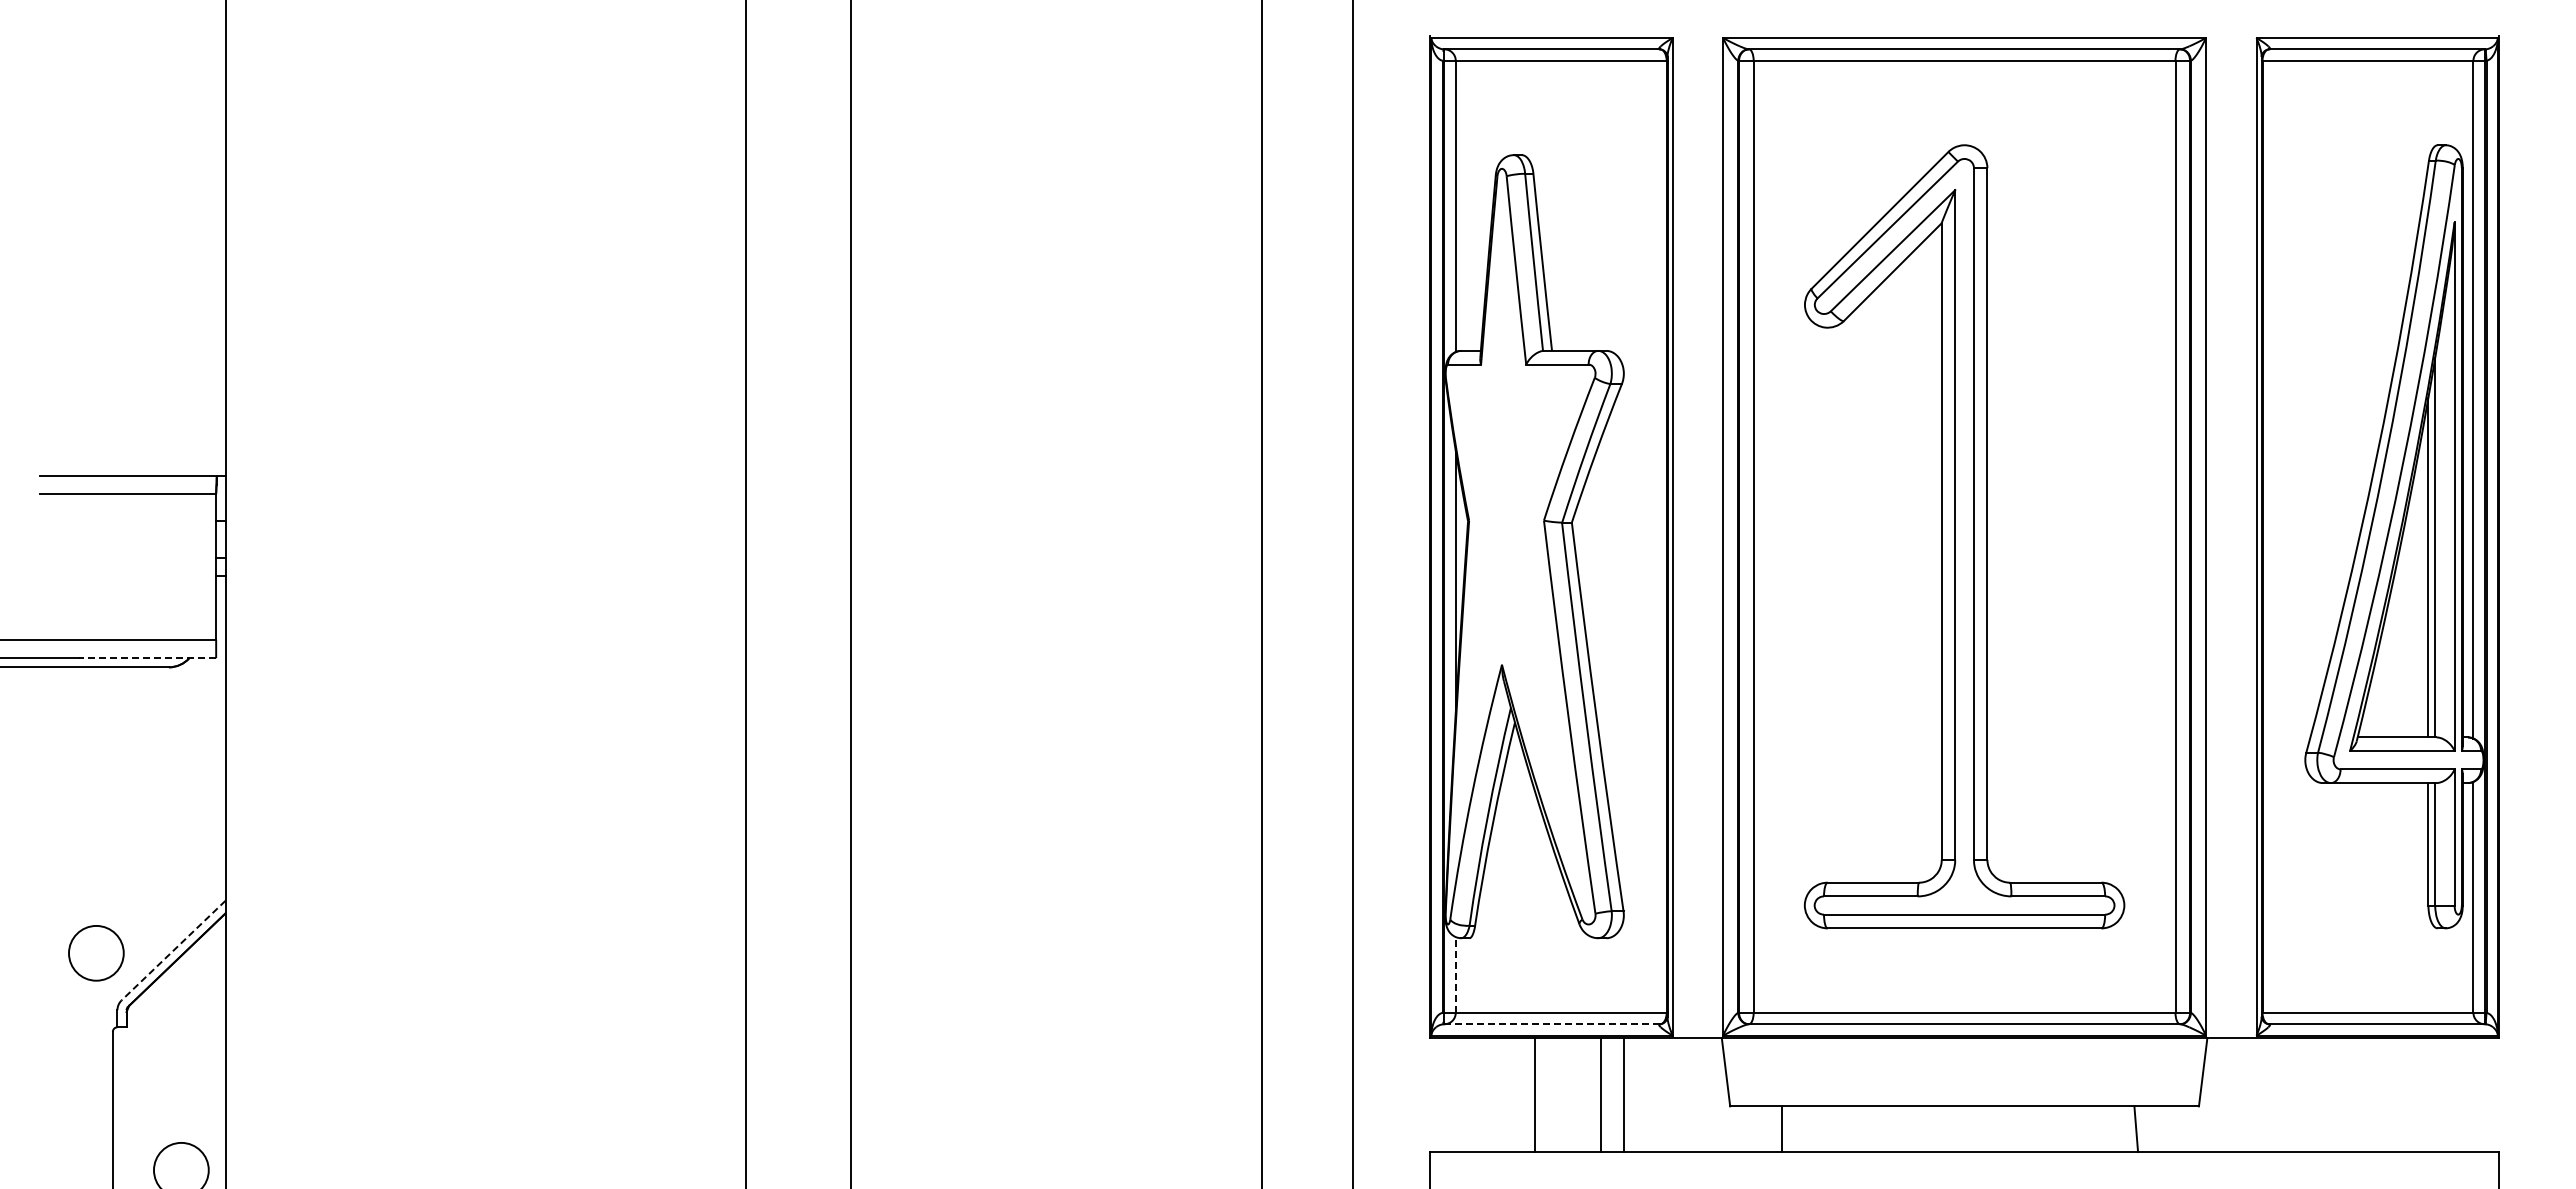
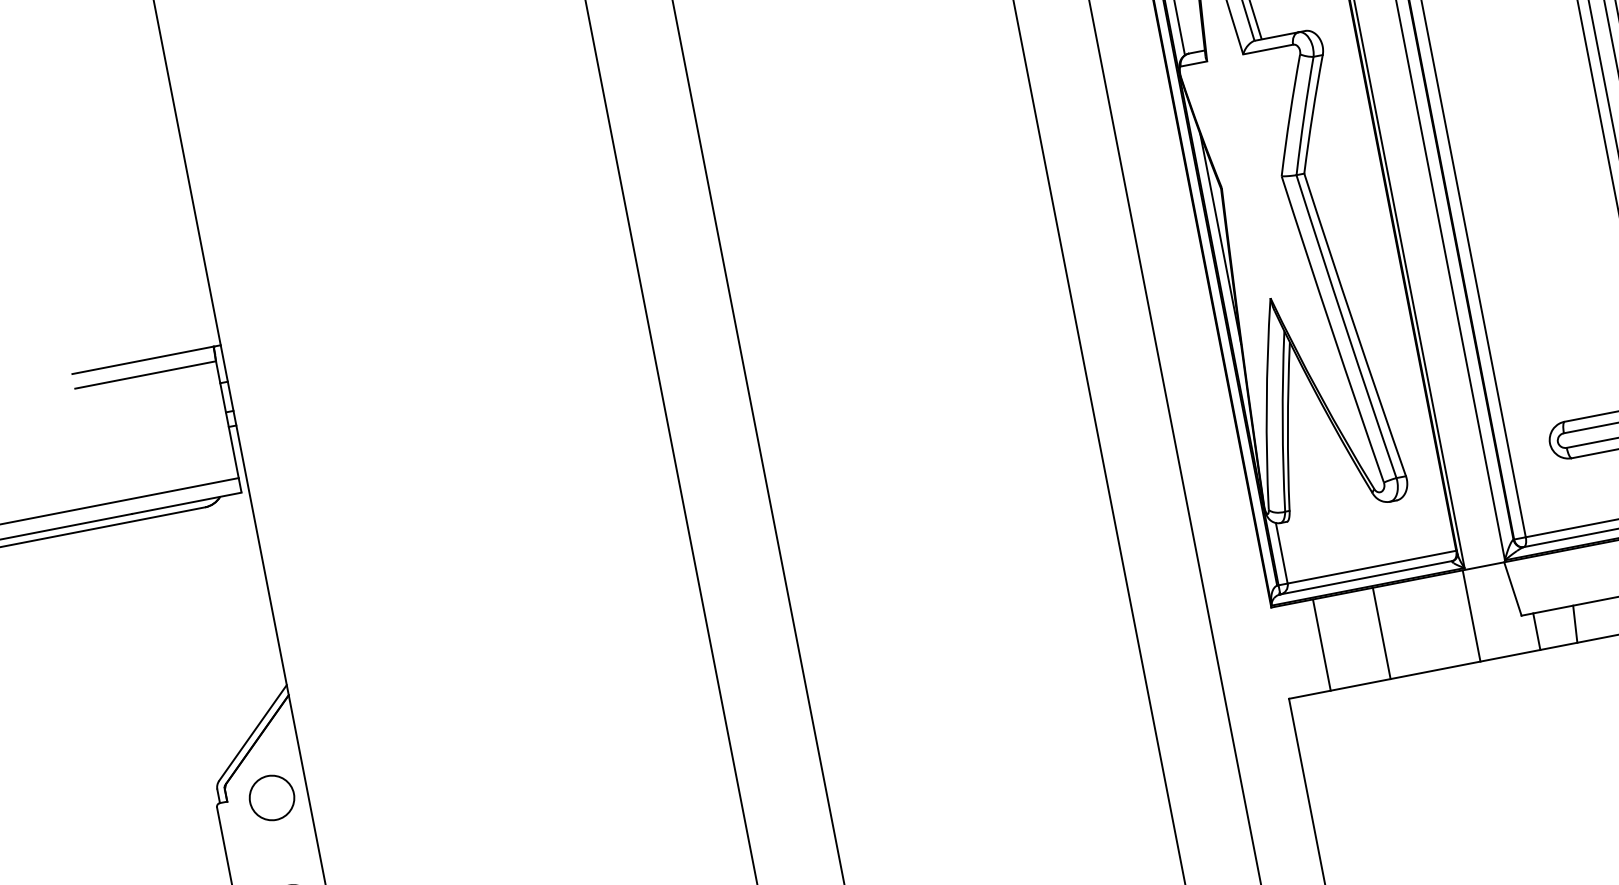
line: (147, 658) -> (186, 503), dashed -> solid
line: (173, 950) -> (252, 732), dashed -> solid
circle: (96, 953) -> (272, 798), moved
line: (1455, 974) -> (1281, 552), dashed -> solid
line: (1552, 1024) -> (1366, 577), dashed -> solid
line: (1534, 1094) -> (1321, 644), moved
line: (1600, 1094) -> (1381, 633), moved
line: (1623, 1094) -> (1471, 615), moved
line: (1781, 1129) -> (1536, 631), moved
line: (1792, 1129) -> (1574, 624), added

